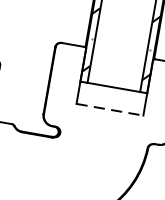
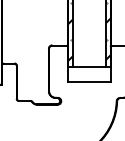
line: (110, 109) -> (89, 81), dashed -> solid

